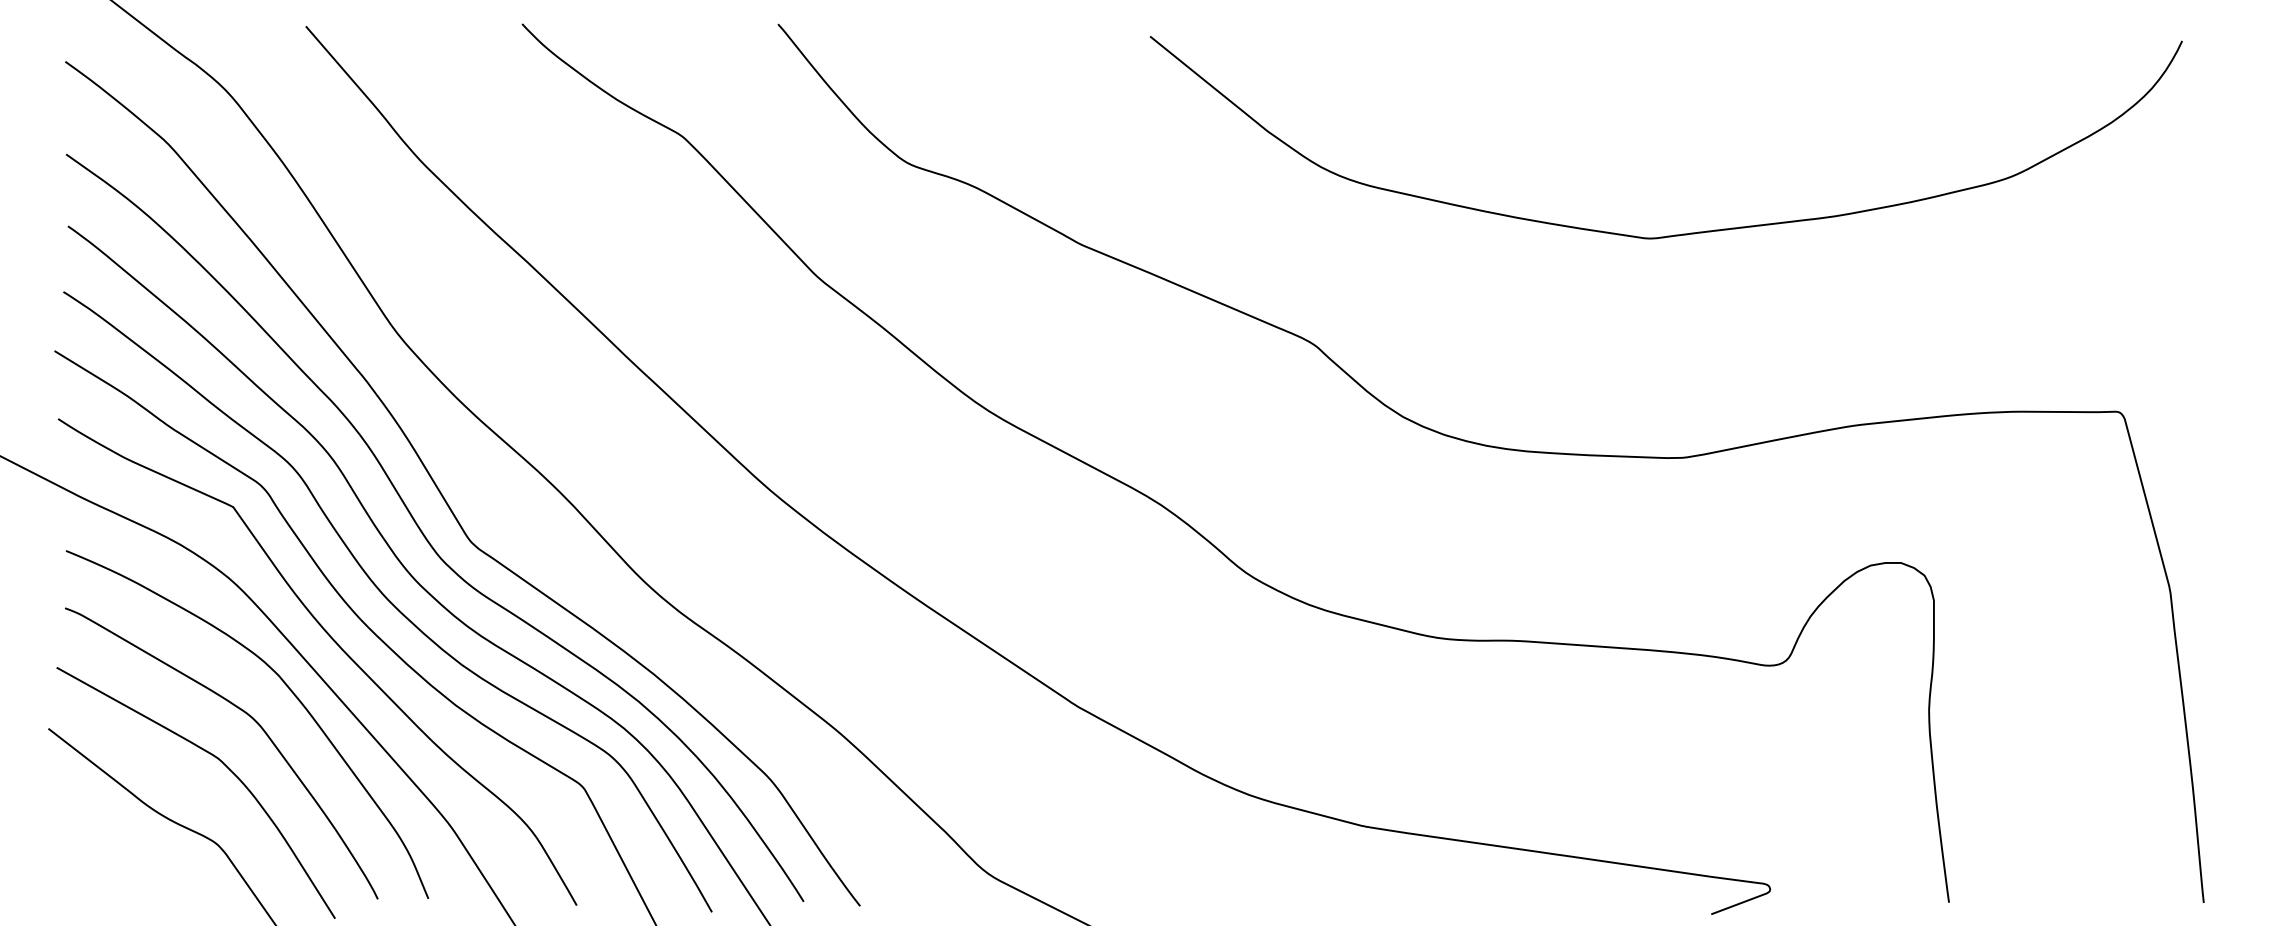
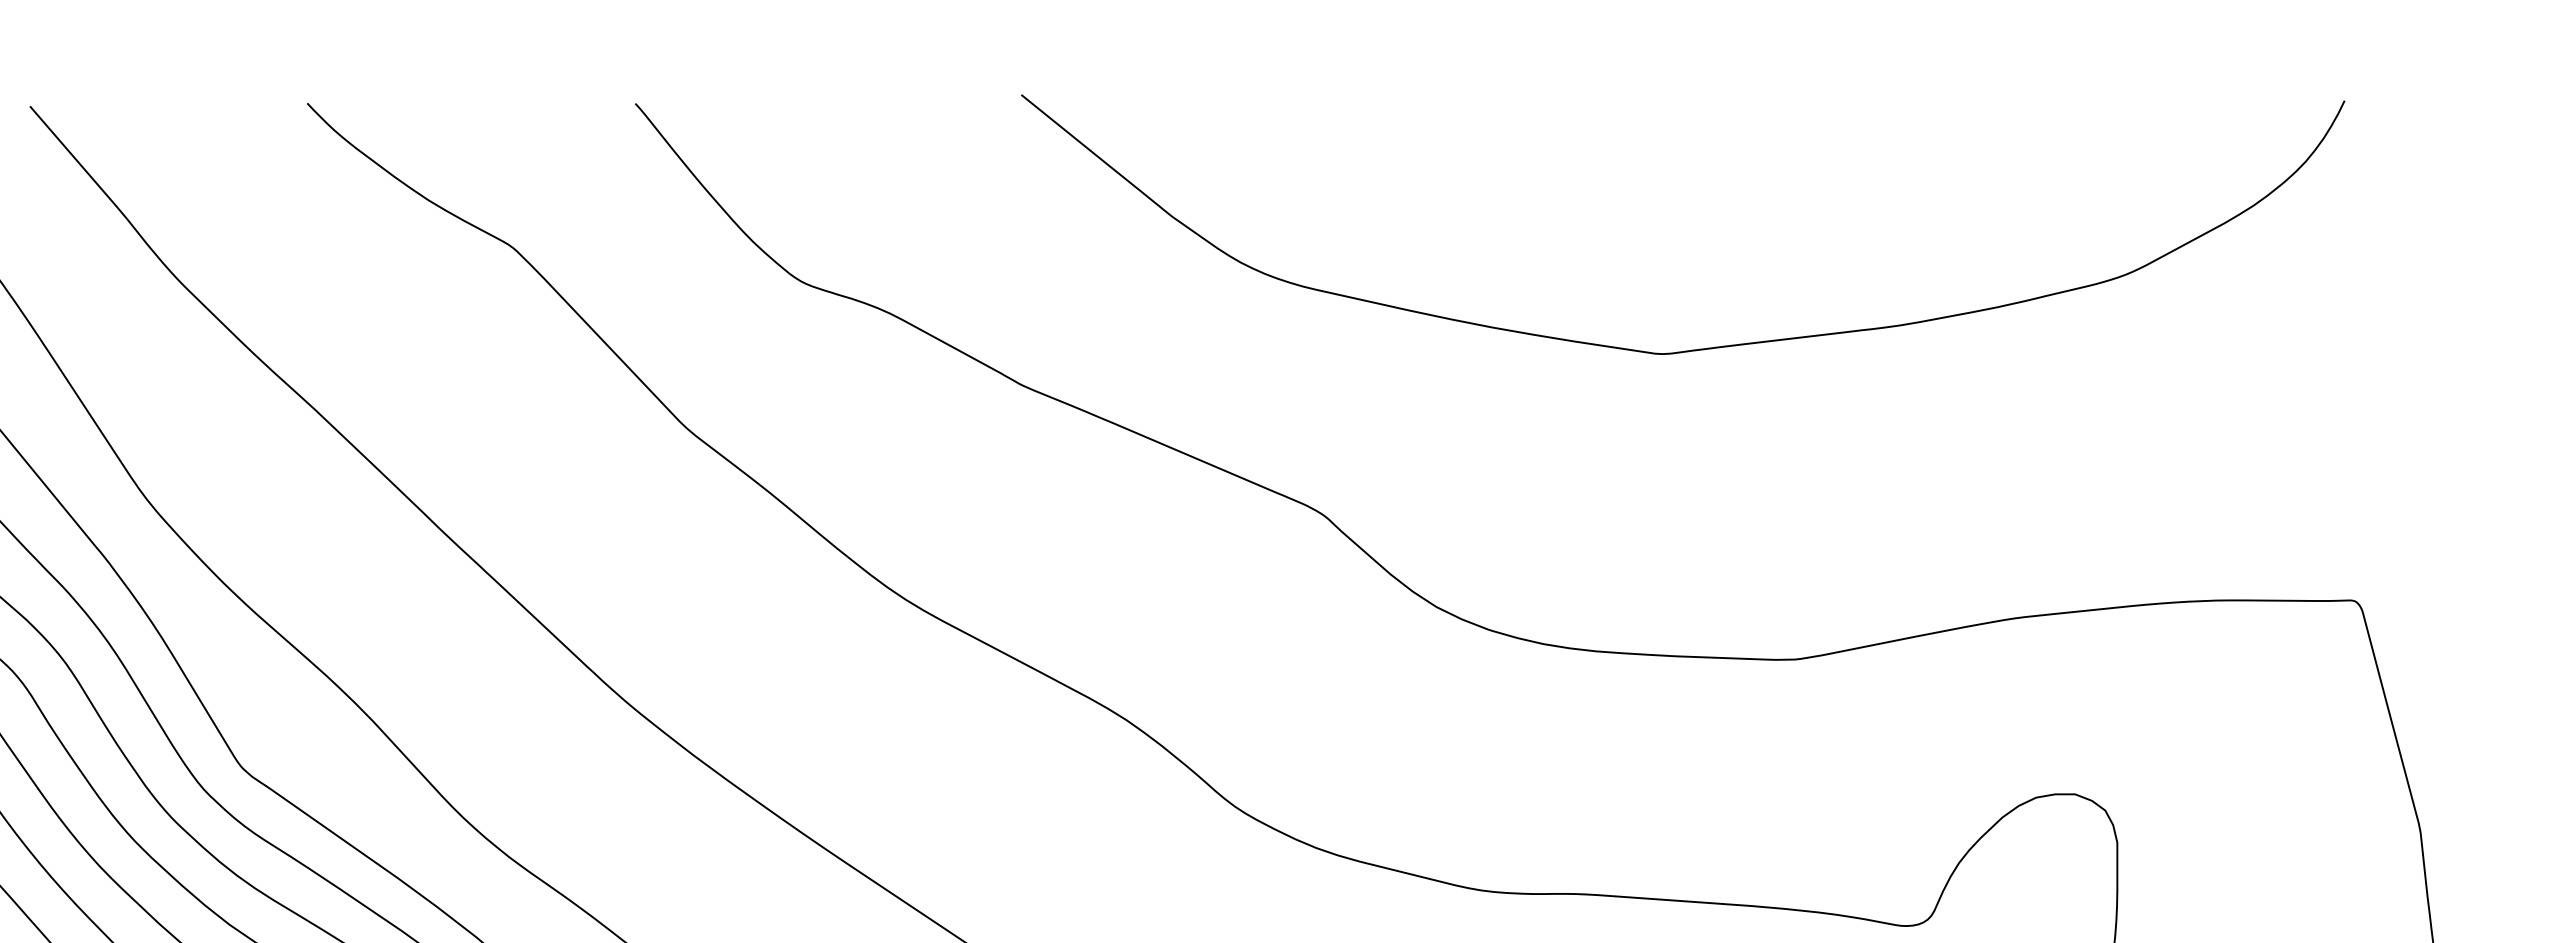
curve: (1674, 234) -> (1693, 348), moved

